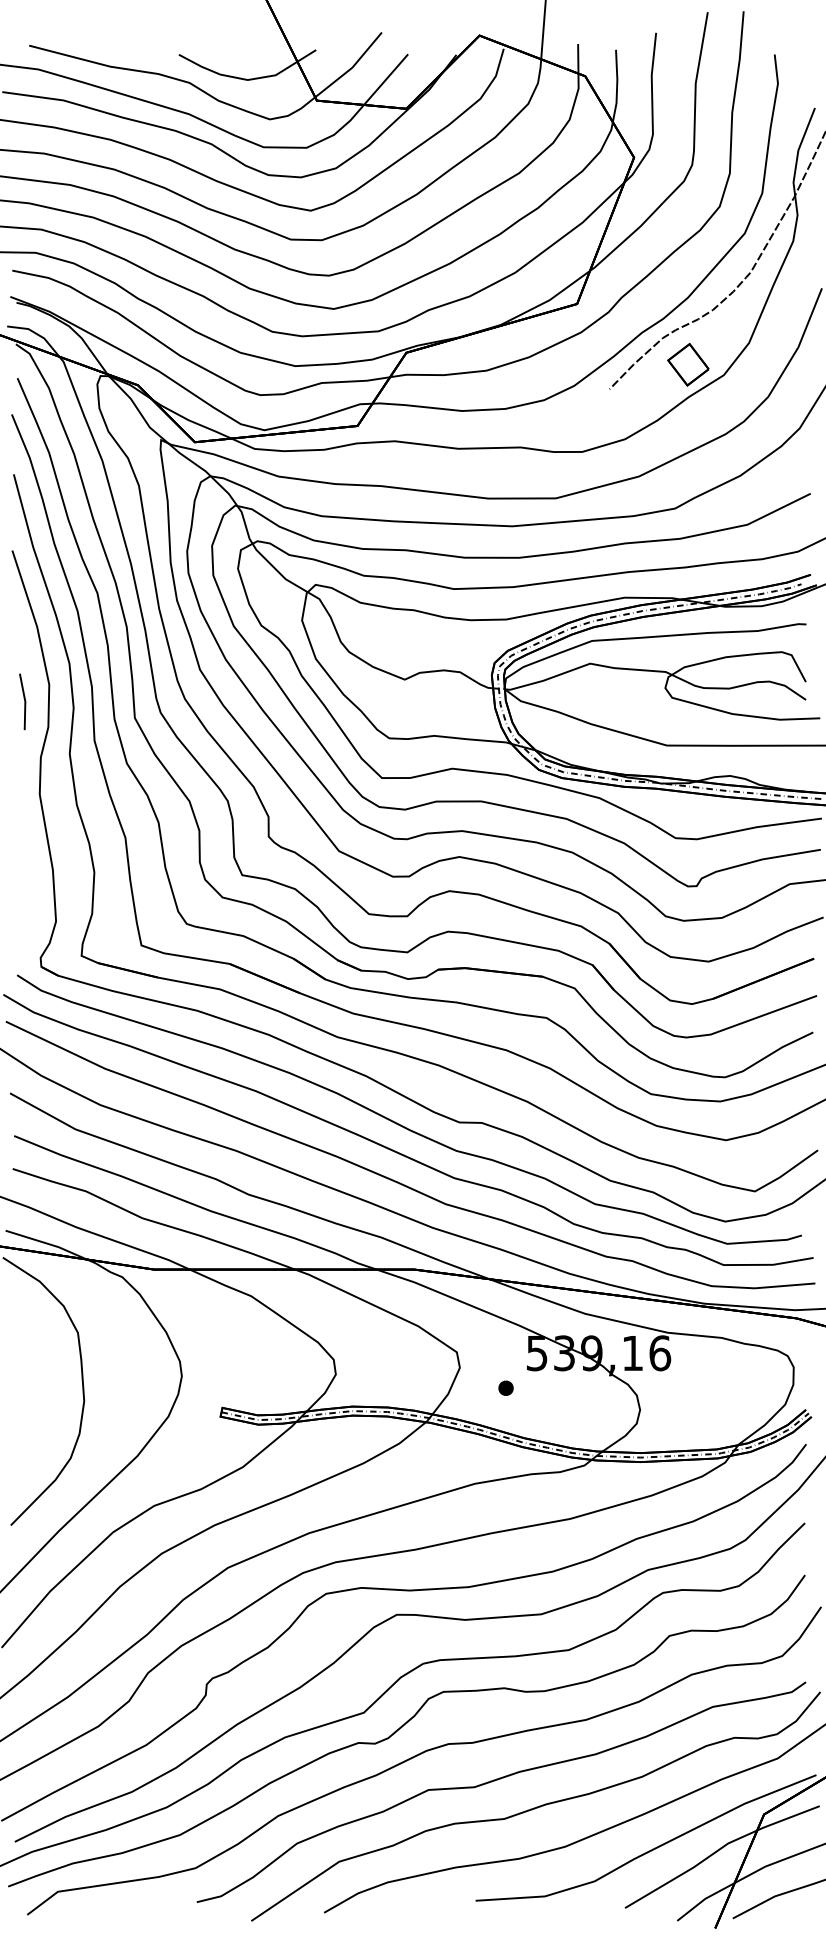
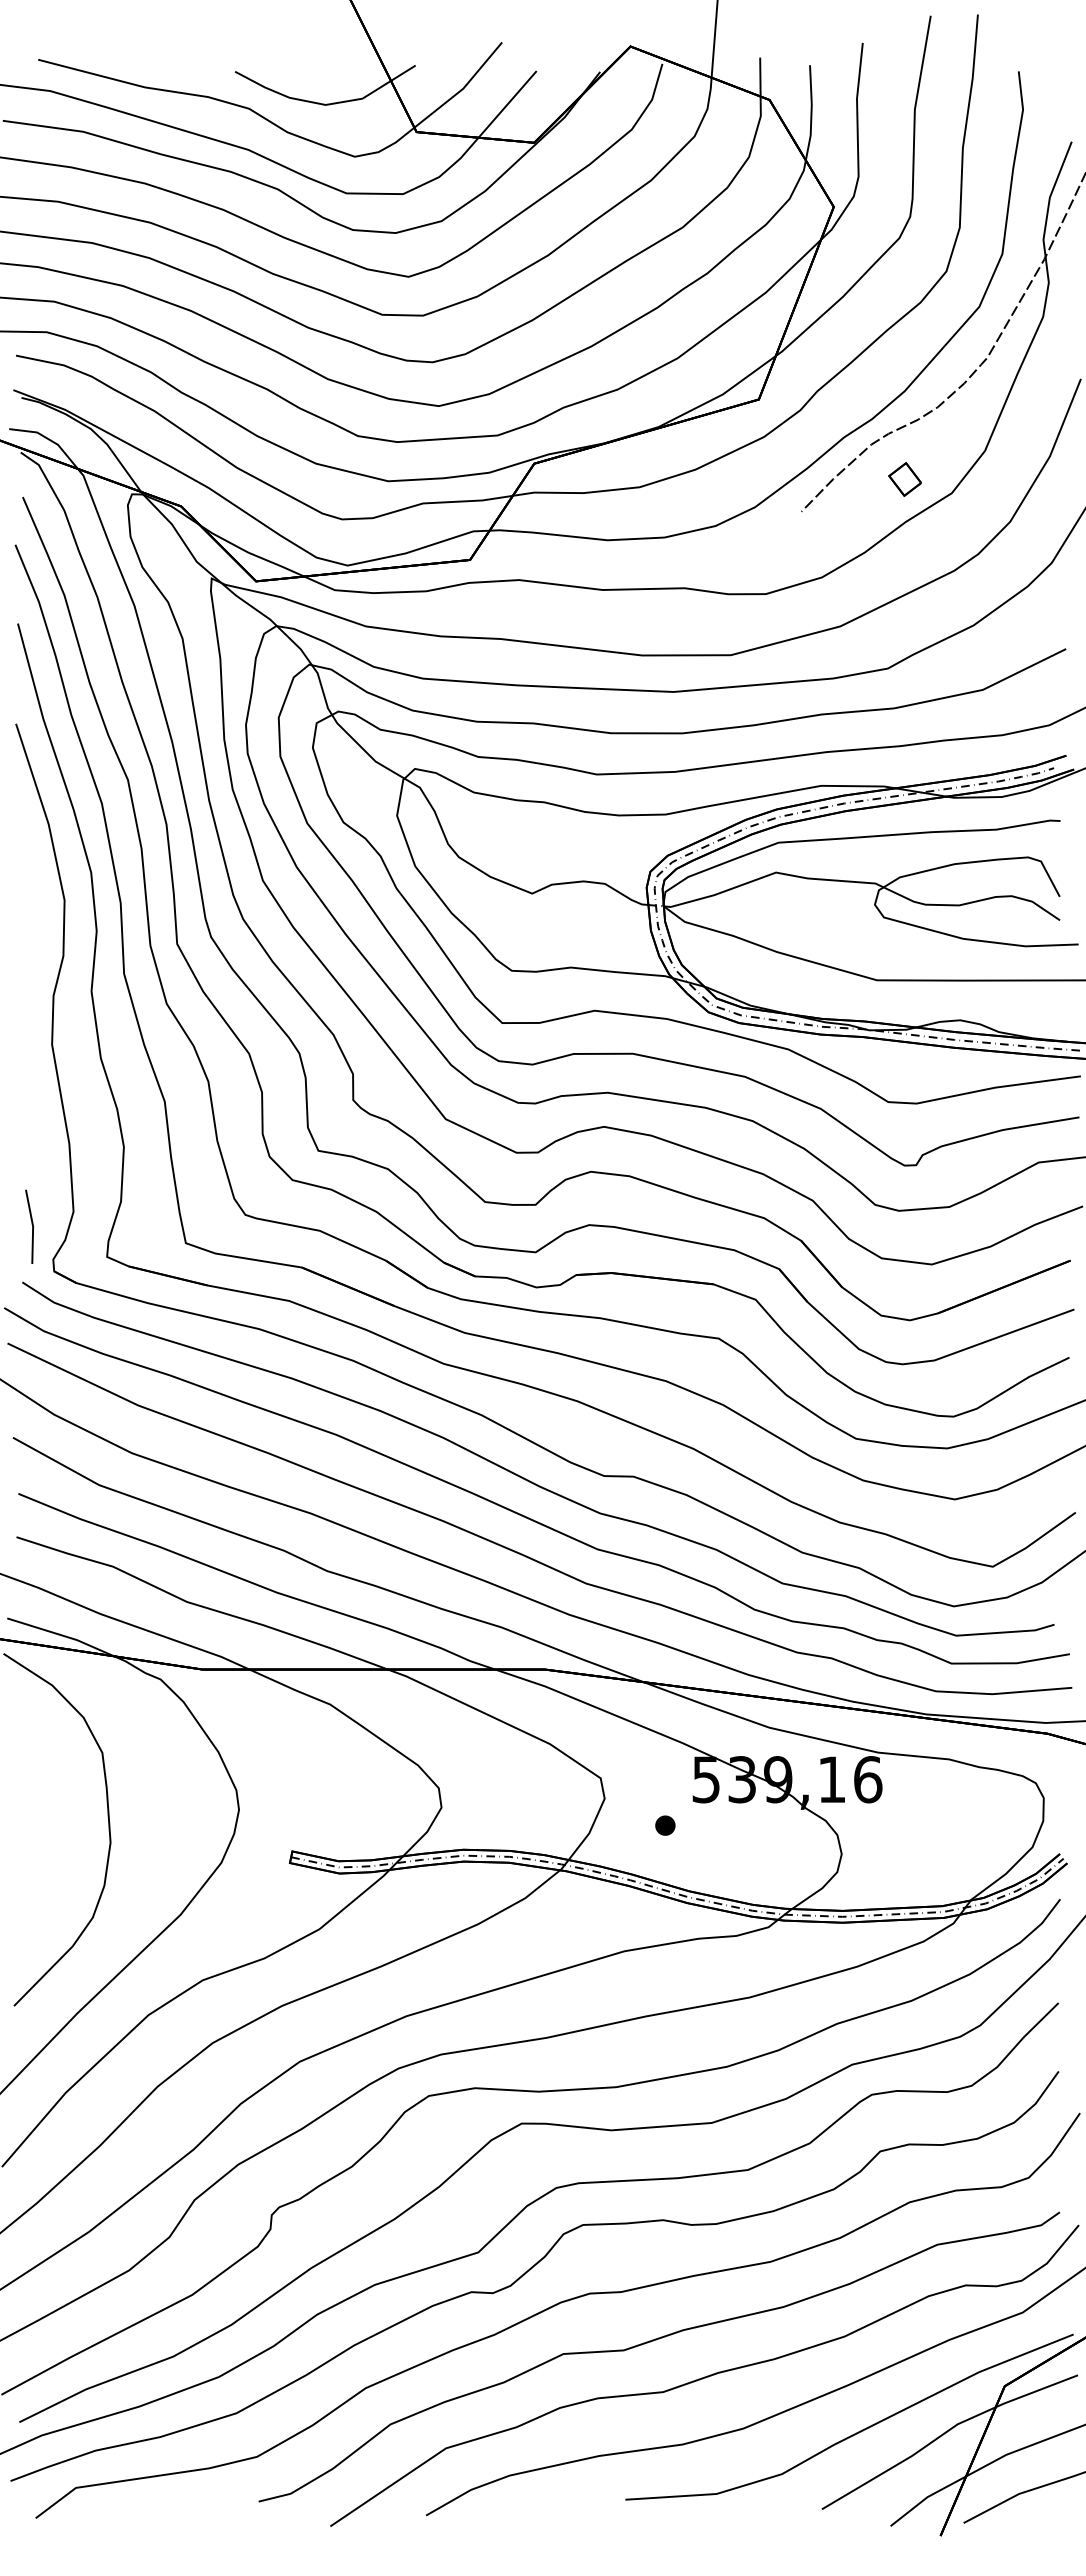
part: (687, 364) -> (904, 479), size x0.6
line: (24, 700) -> (31, 1224), moved

